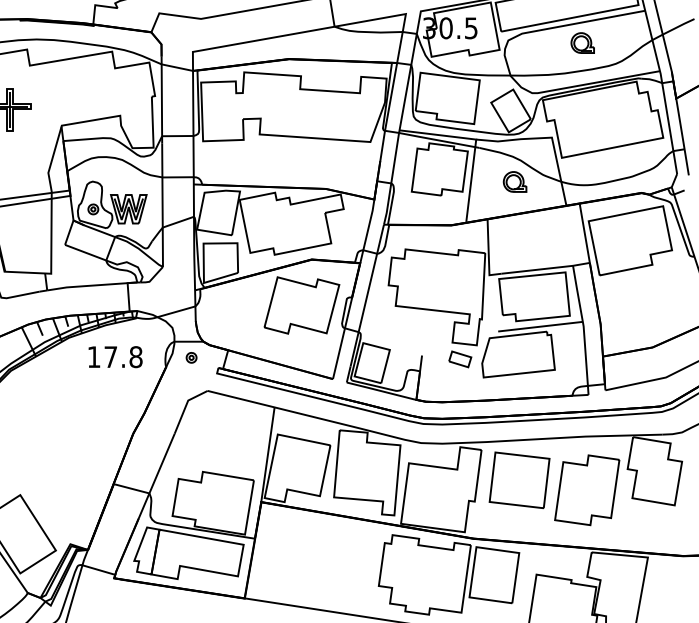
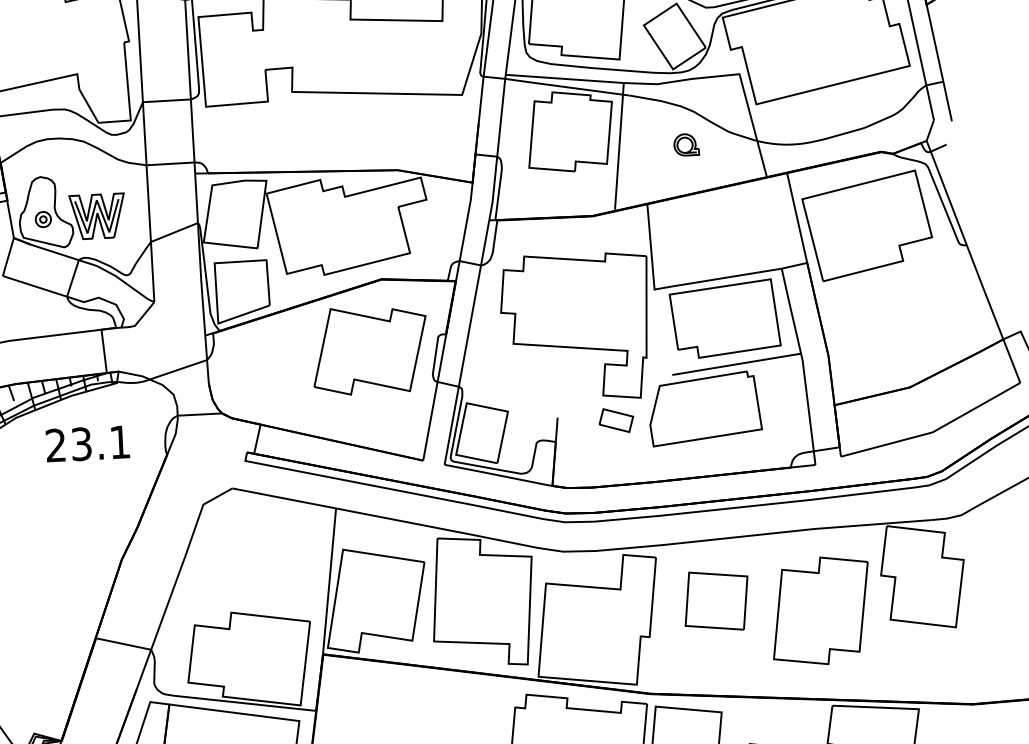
part: (514, 181) -> (685, 144), size x0.7
text: (114, 357) -> (87, 444), 17.8 -> 23.1
part: (191, 357) -> (205, 438), removed
part: (519, 480) -> (716, 601), size x0.7

